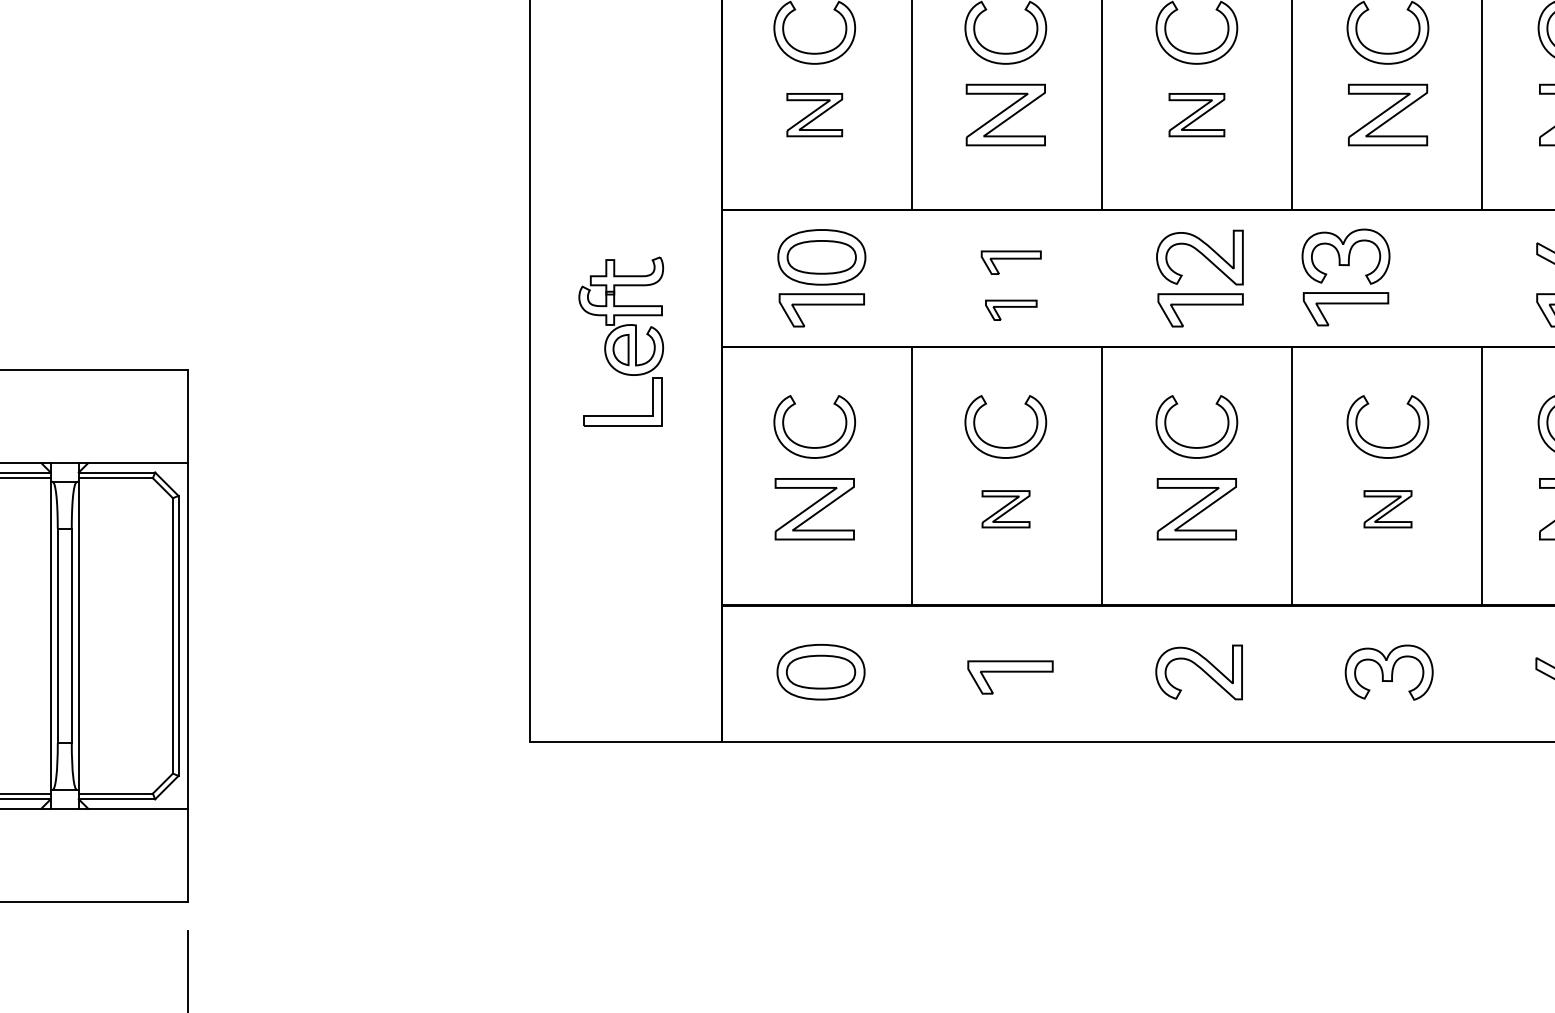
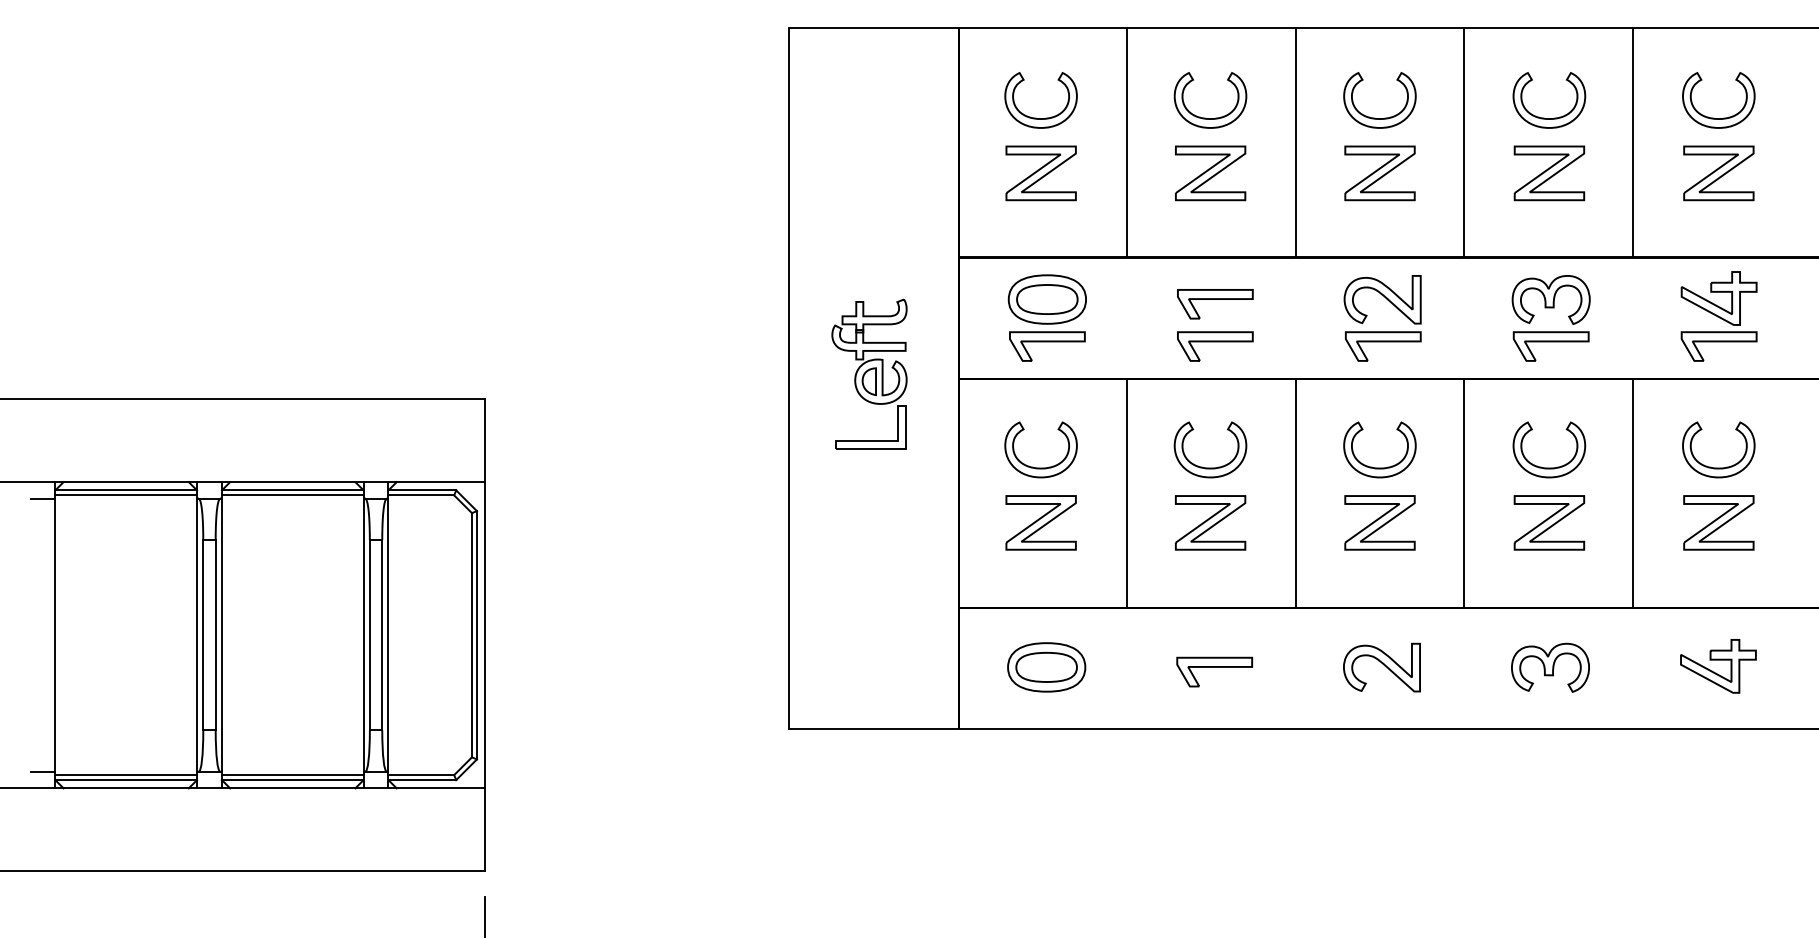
part: (814, 115) -> (1040, 173), size x1.43
part: (1196, 115) -> (1379, 173), size x1.43
part: (1011, 262) -> (1215, 304), size x1.43
part: (1345, 266) -> (1550, 308), moved
part: (1011, 310) -> (1215, 346), size x1.67
part: (1005, 508) -> (1210, 522), size x1.67
part: (1388, 508) -> (1549, 522), size x1.67

